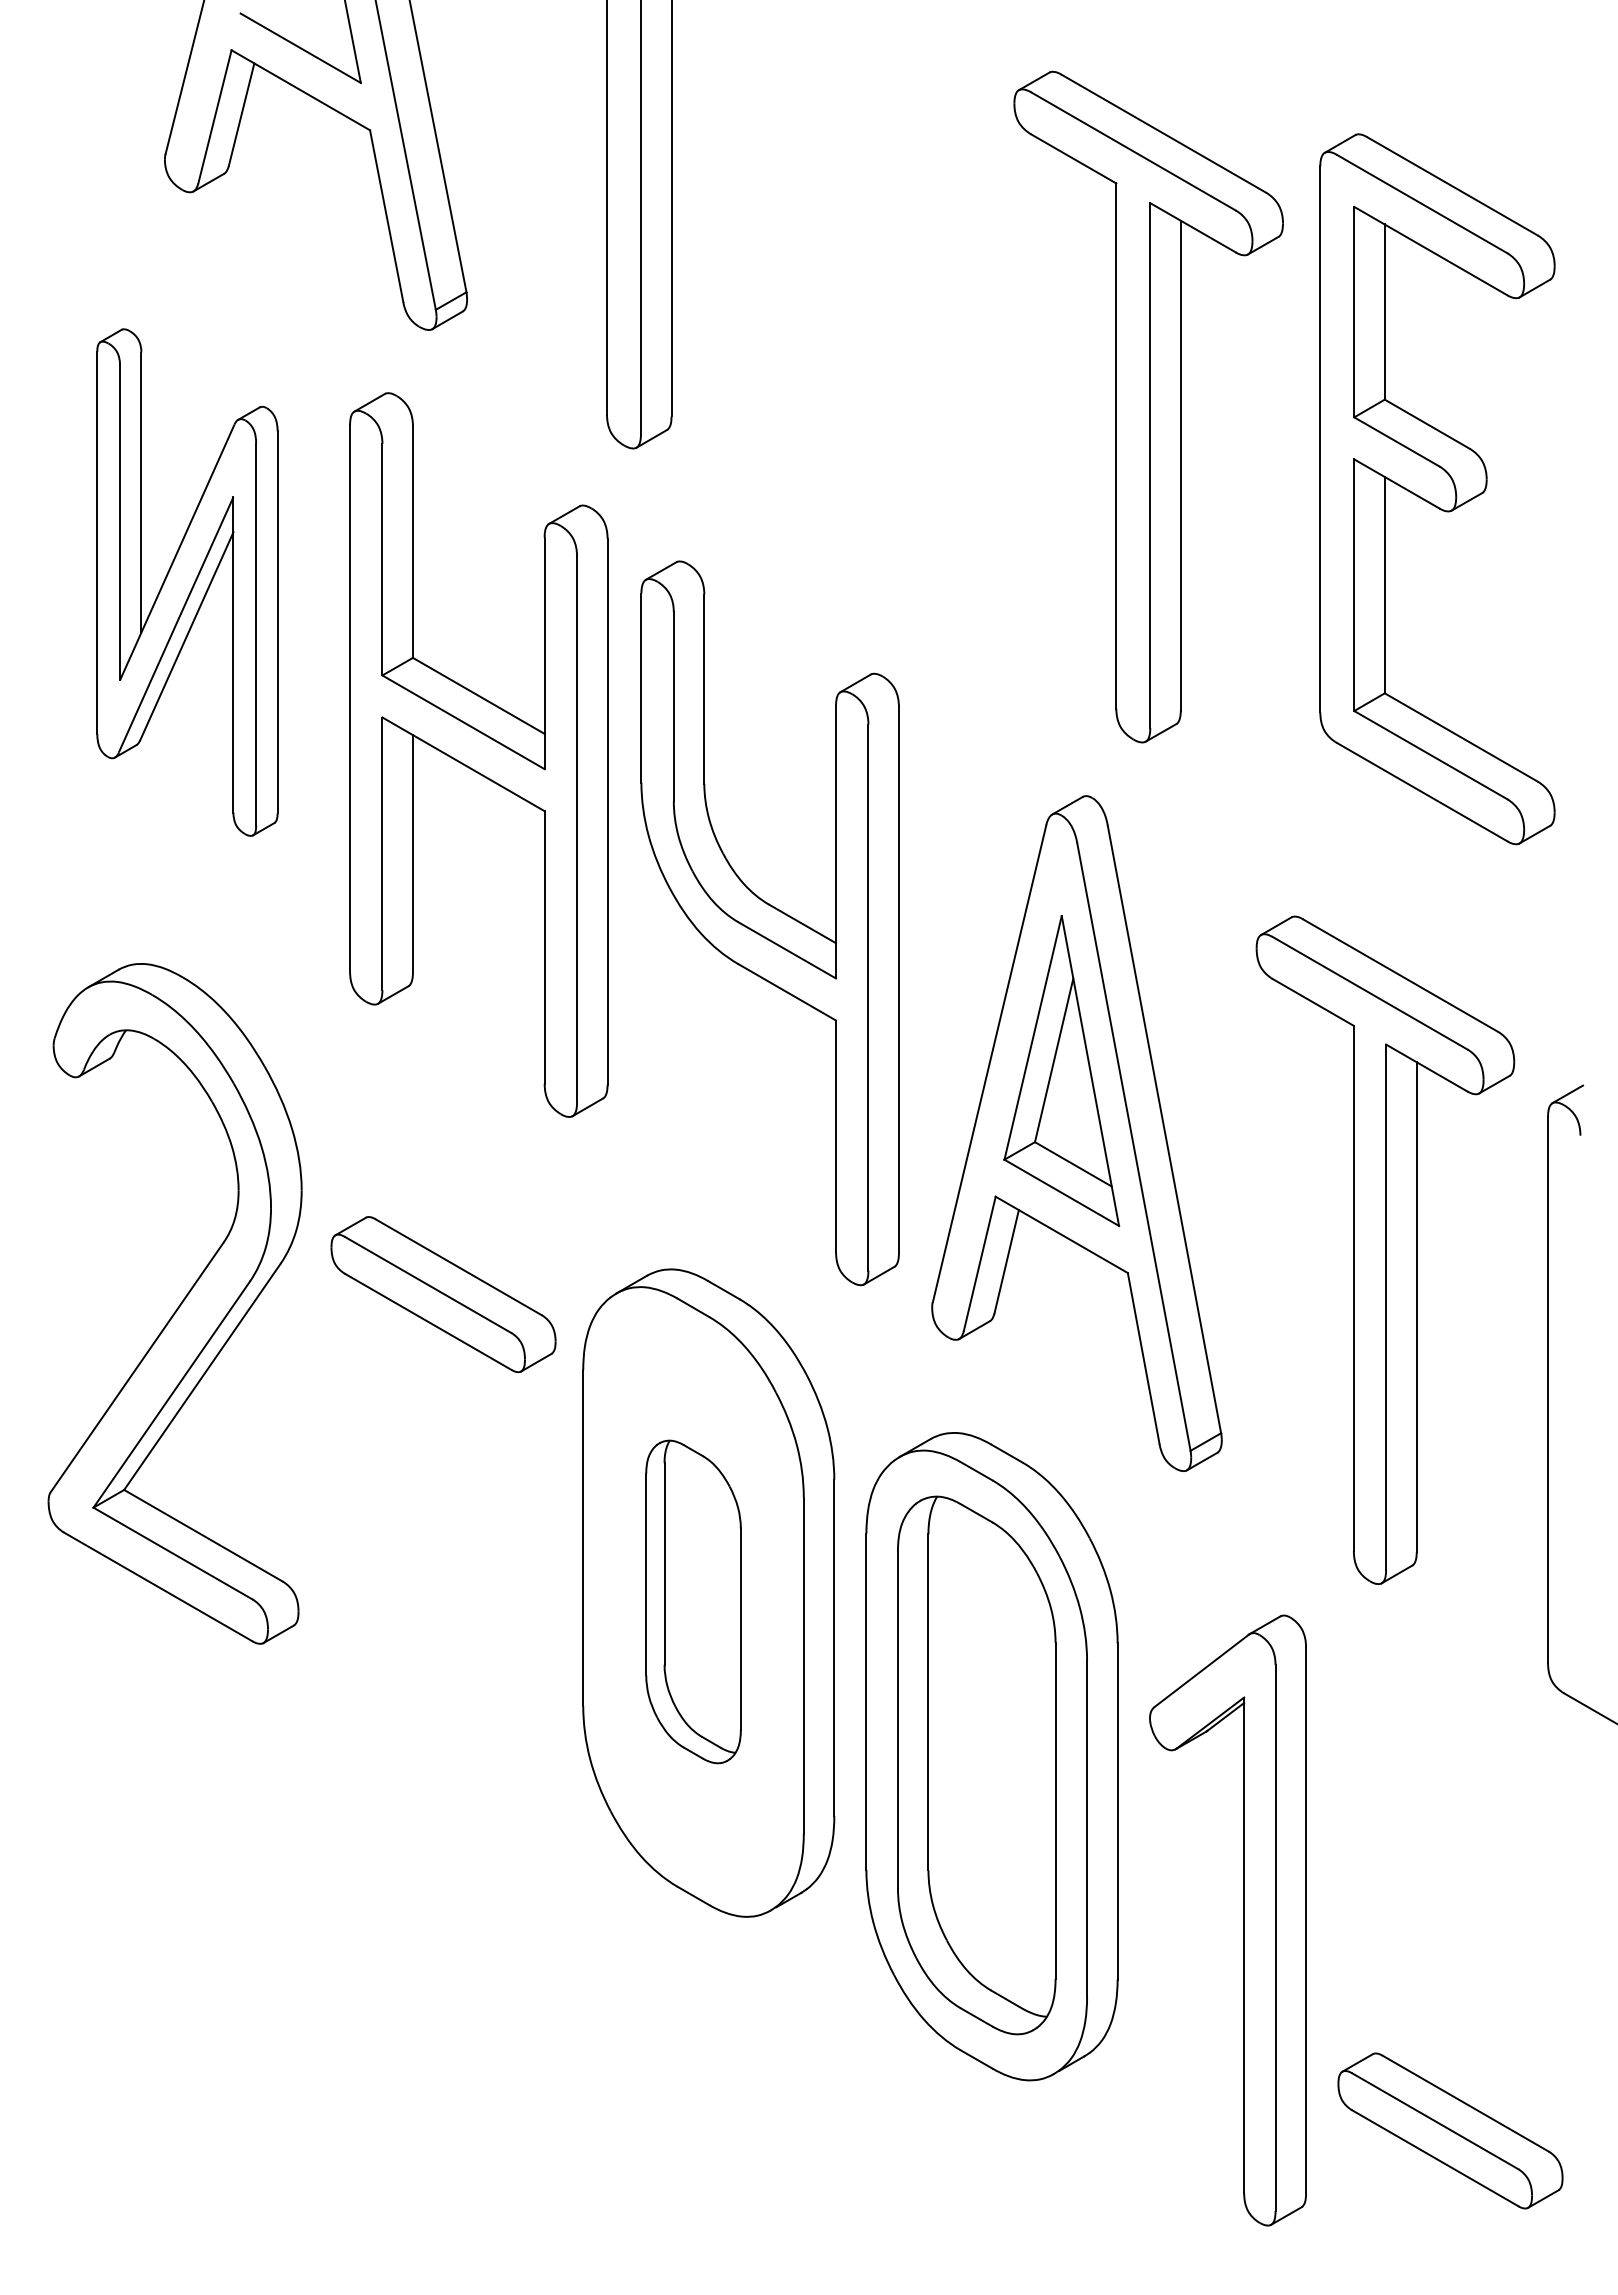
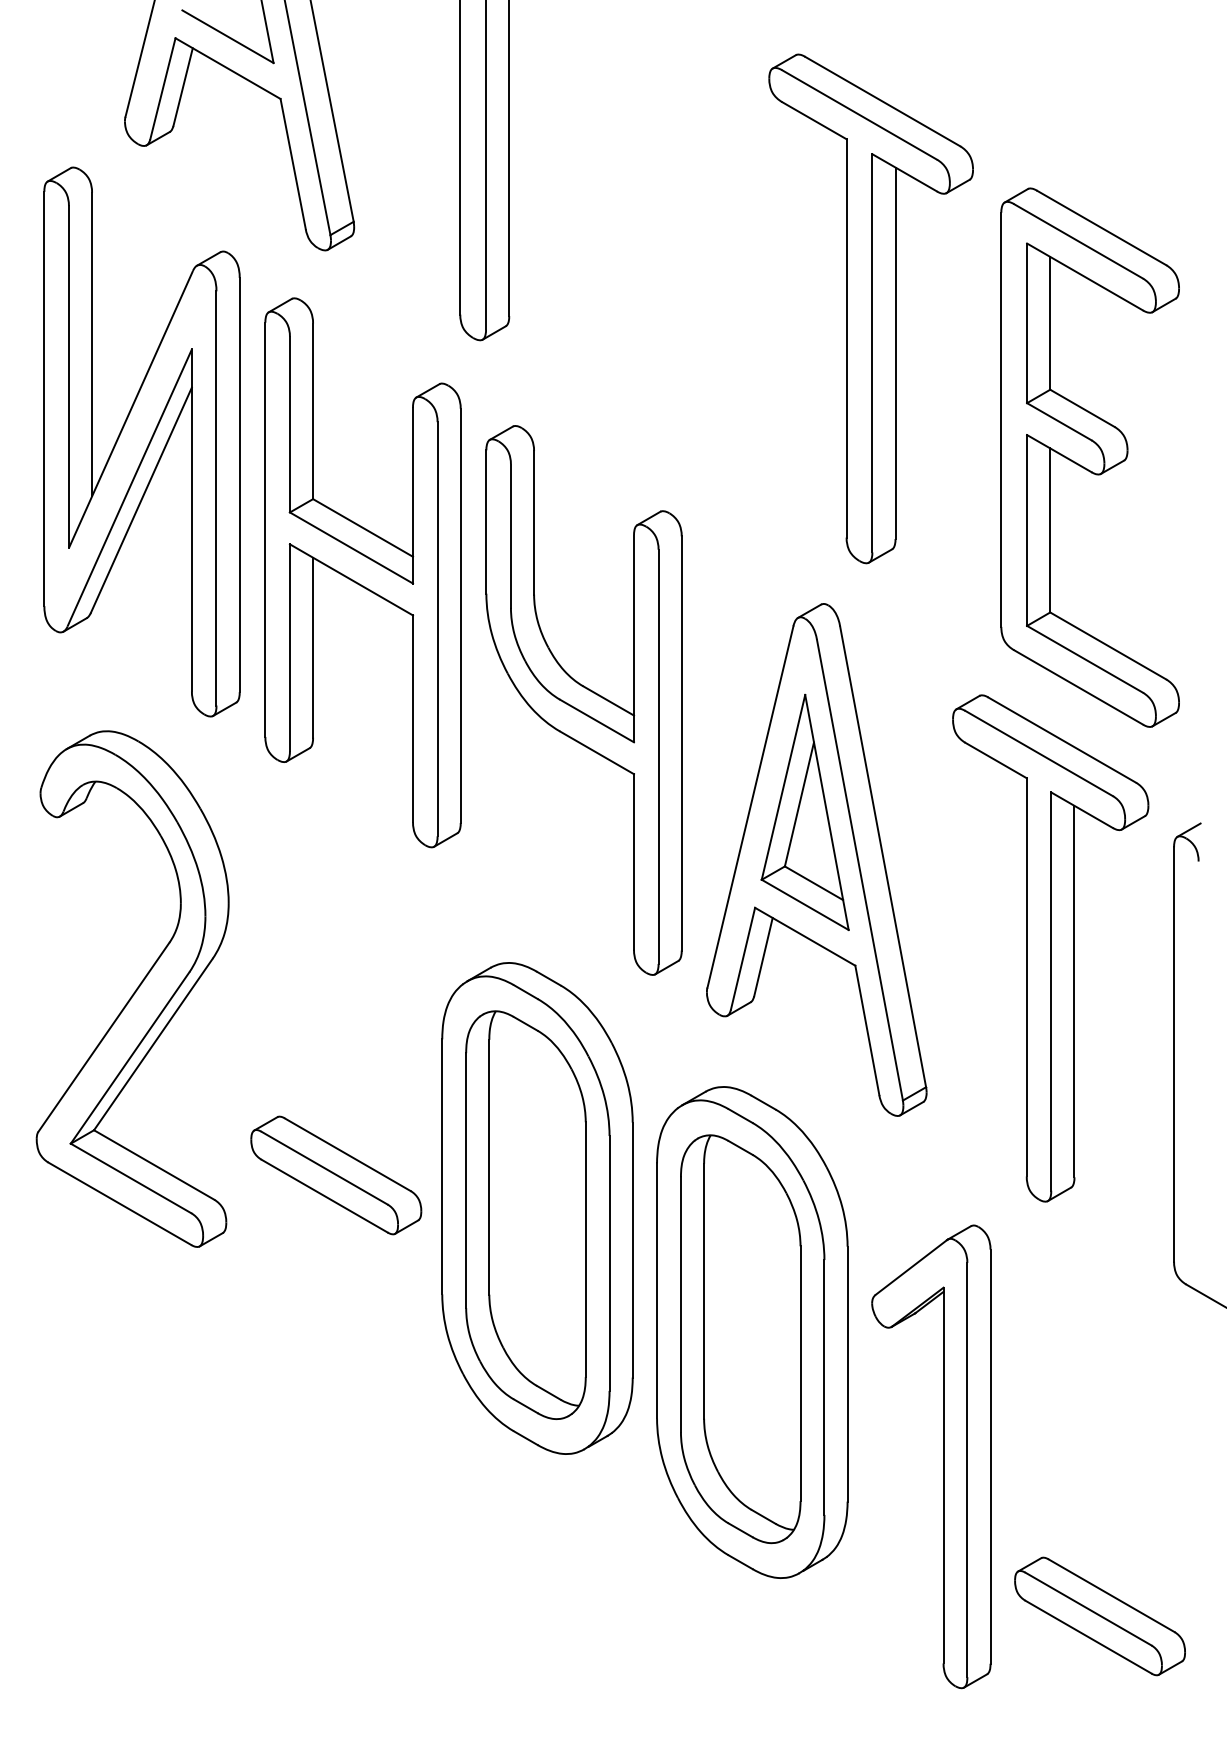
part: (1437, 489) -> (1090, 457), moved
part: (187, 582) -> (142, 441), size x1.43
part: (443, 1294) -> (336, 1175), moved
part: (693, 1601) -> (525, 1214), size x1.67

